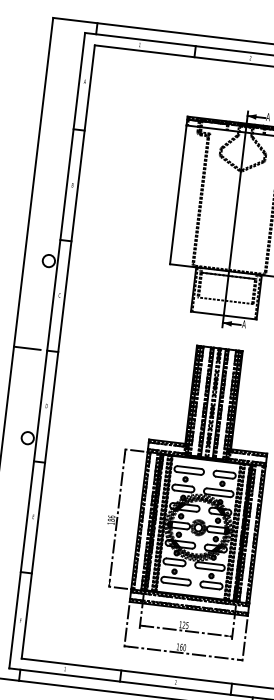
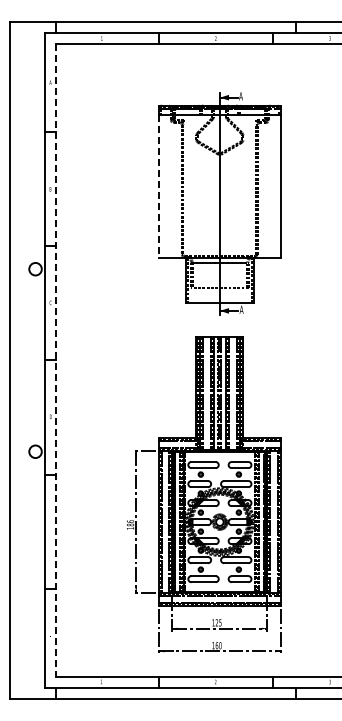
line: (178, 195) -> (159, 186), solid -> dashed
line: (26, 348) -> (23, 360), removed
line: (58, 352) -> (56, 360), solid -> dashed

